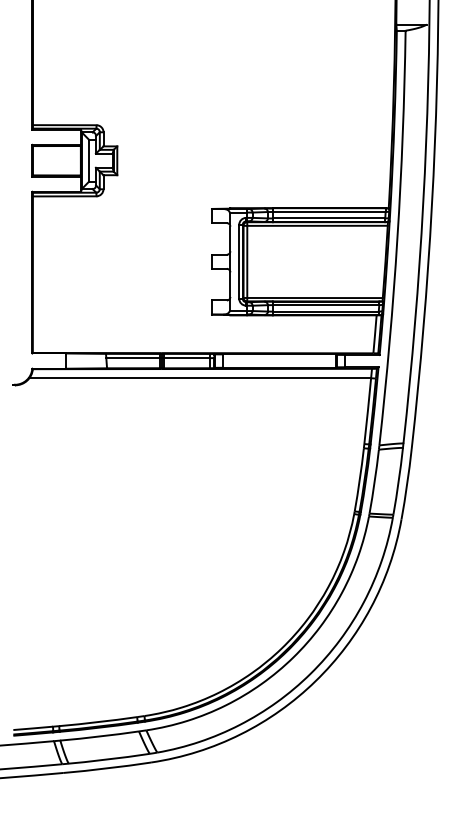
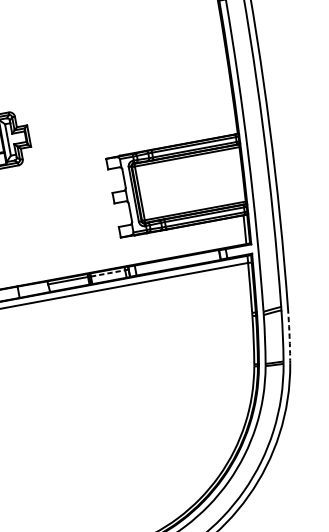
line: (187, 358) -> (108, 273), solid -> dashed
arc: (407, 484) -> (289, 337), solid -> dashed

